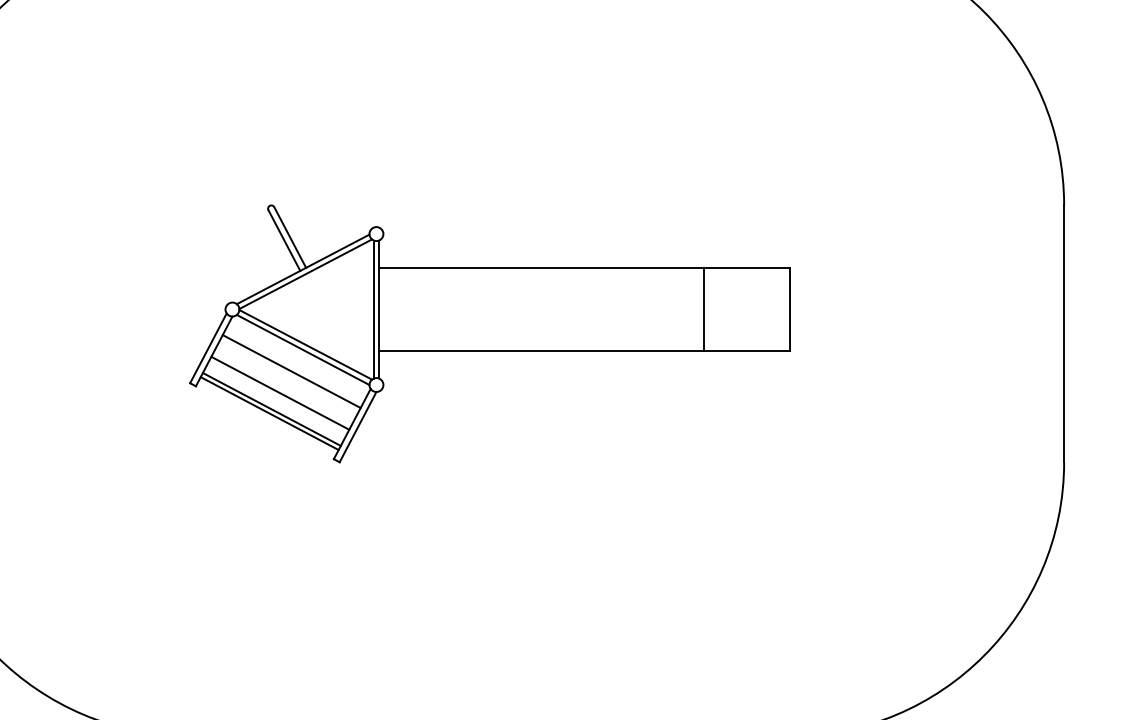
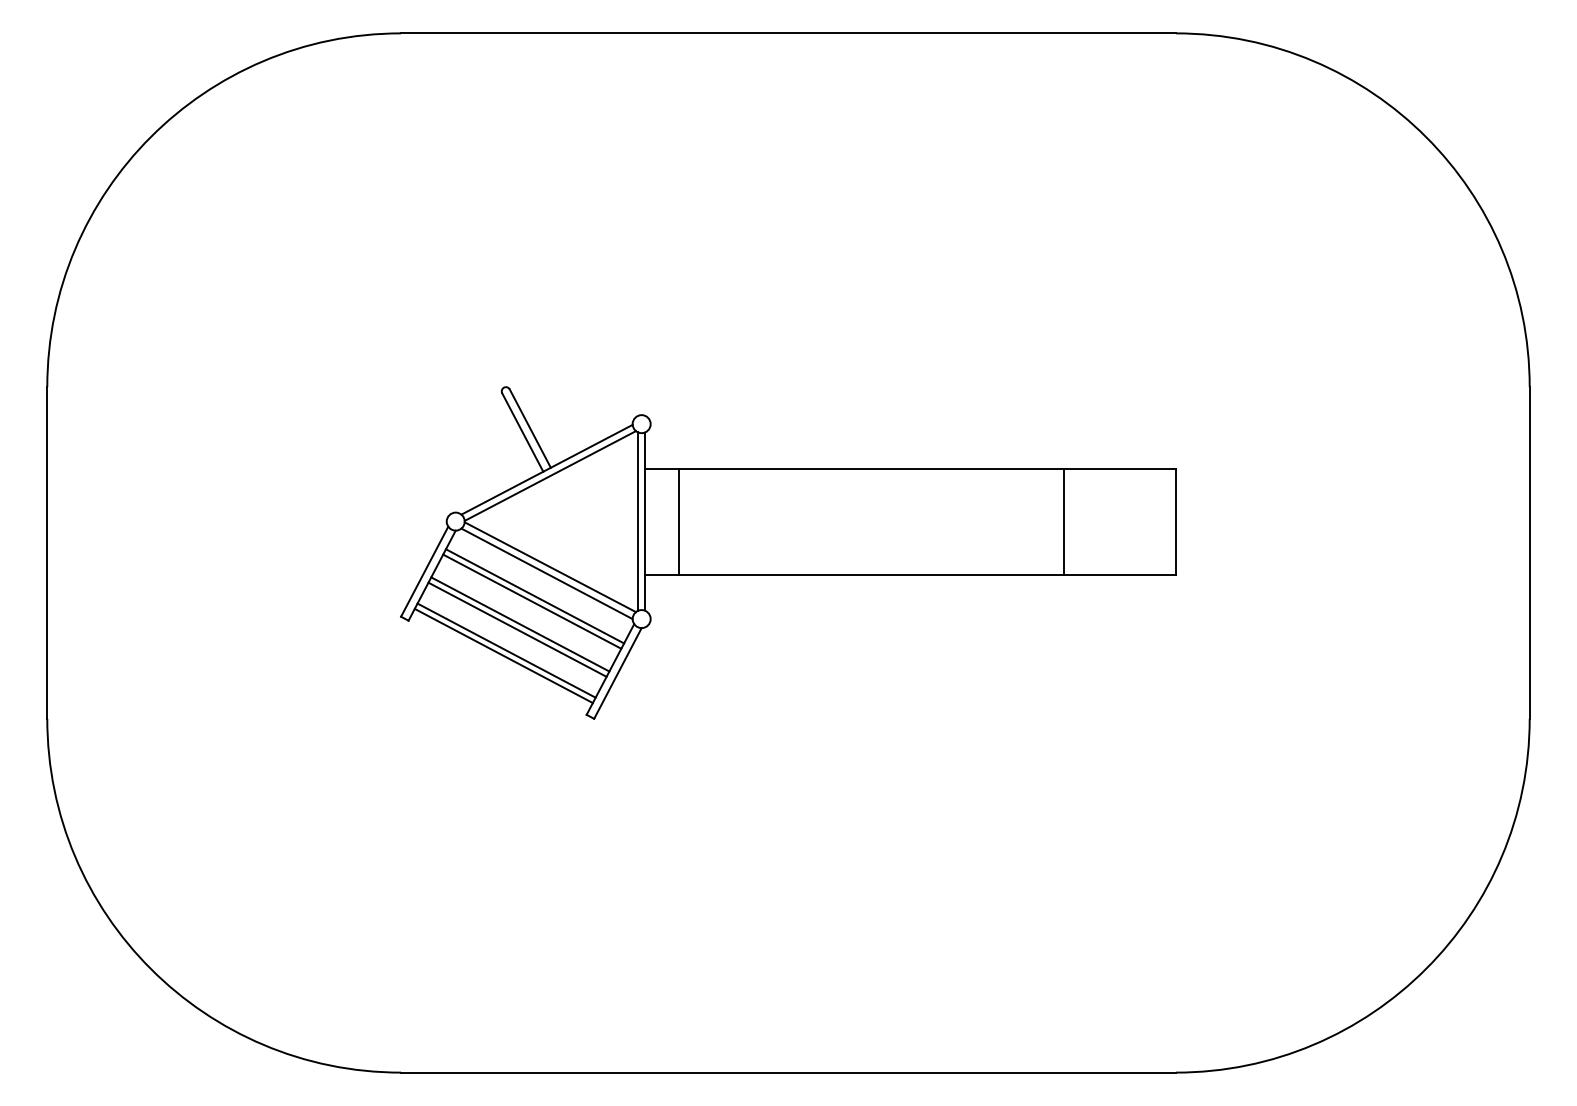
line: (405, 309) -> (679, 521), added
line: (294, 367) -> (535, 596), added
line: (282, 389) -> (520, 624), added

